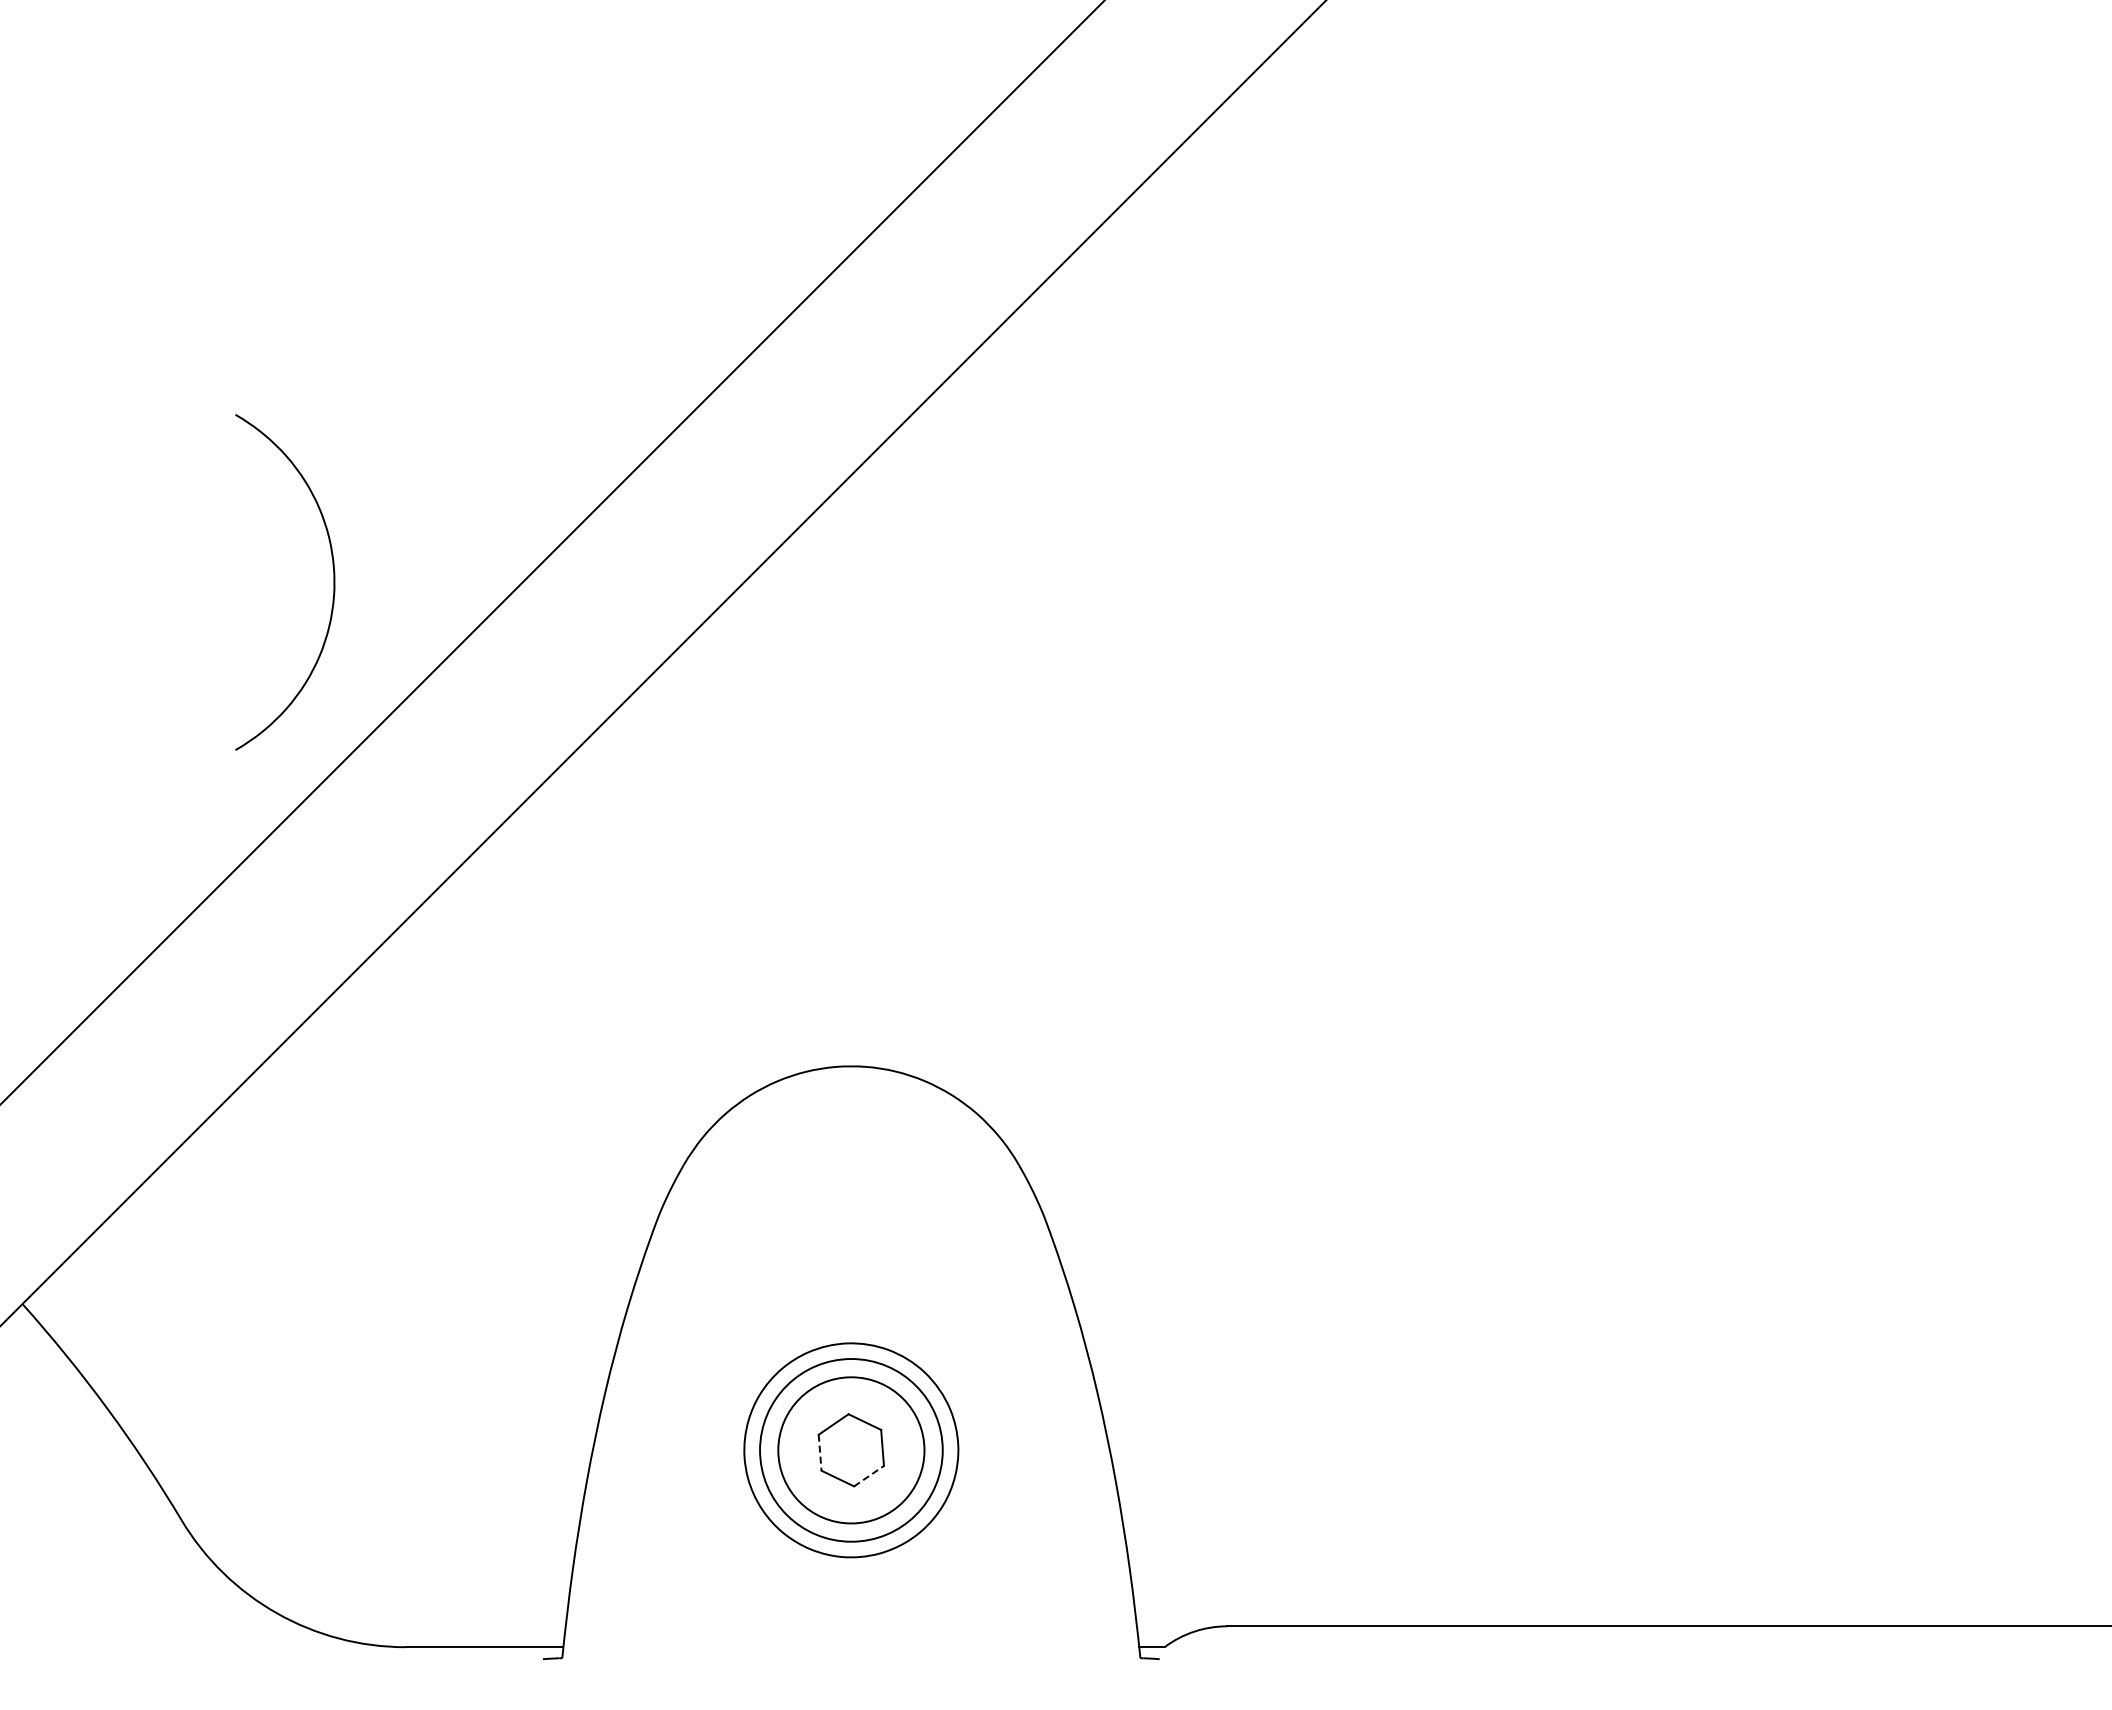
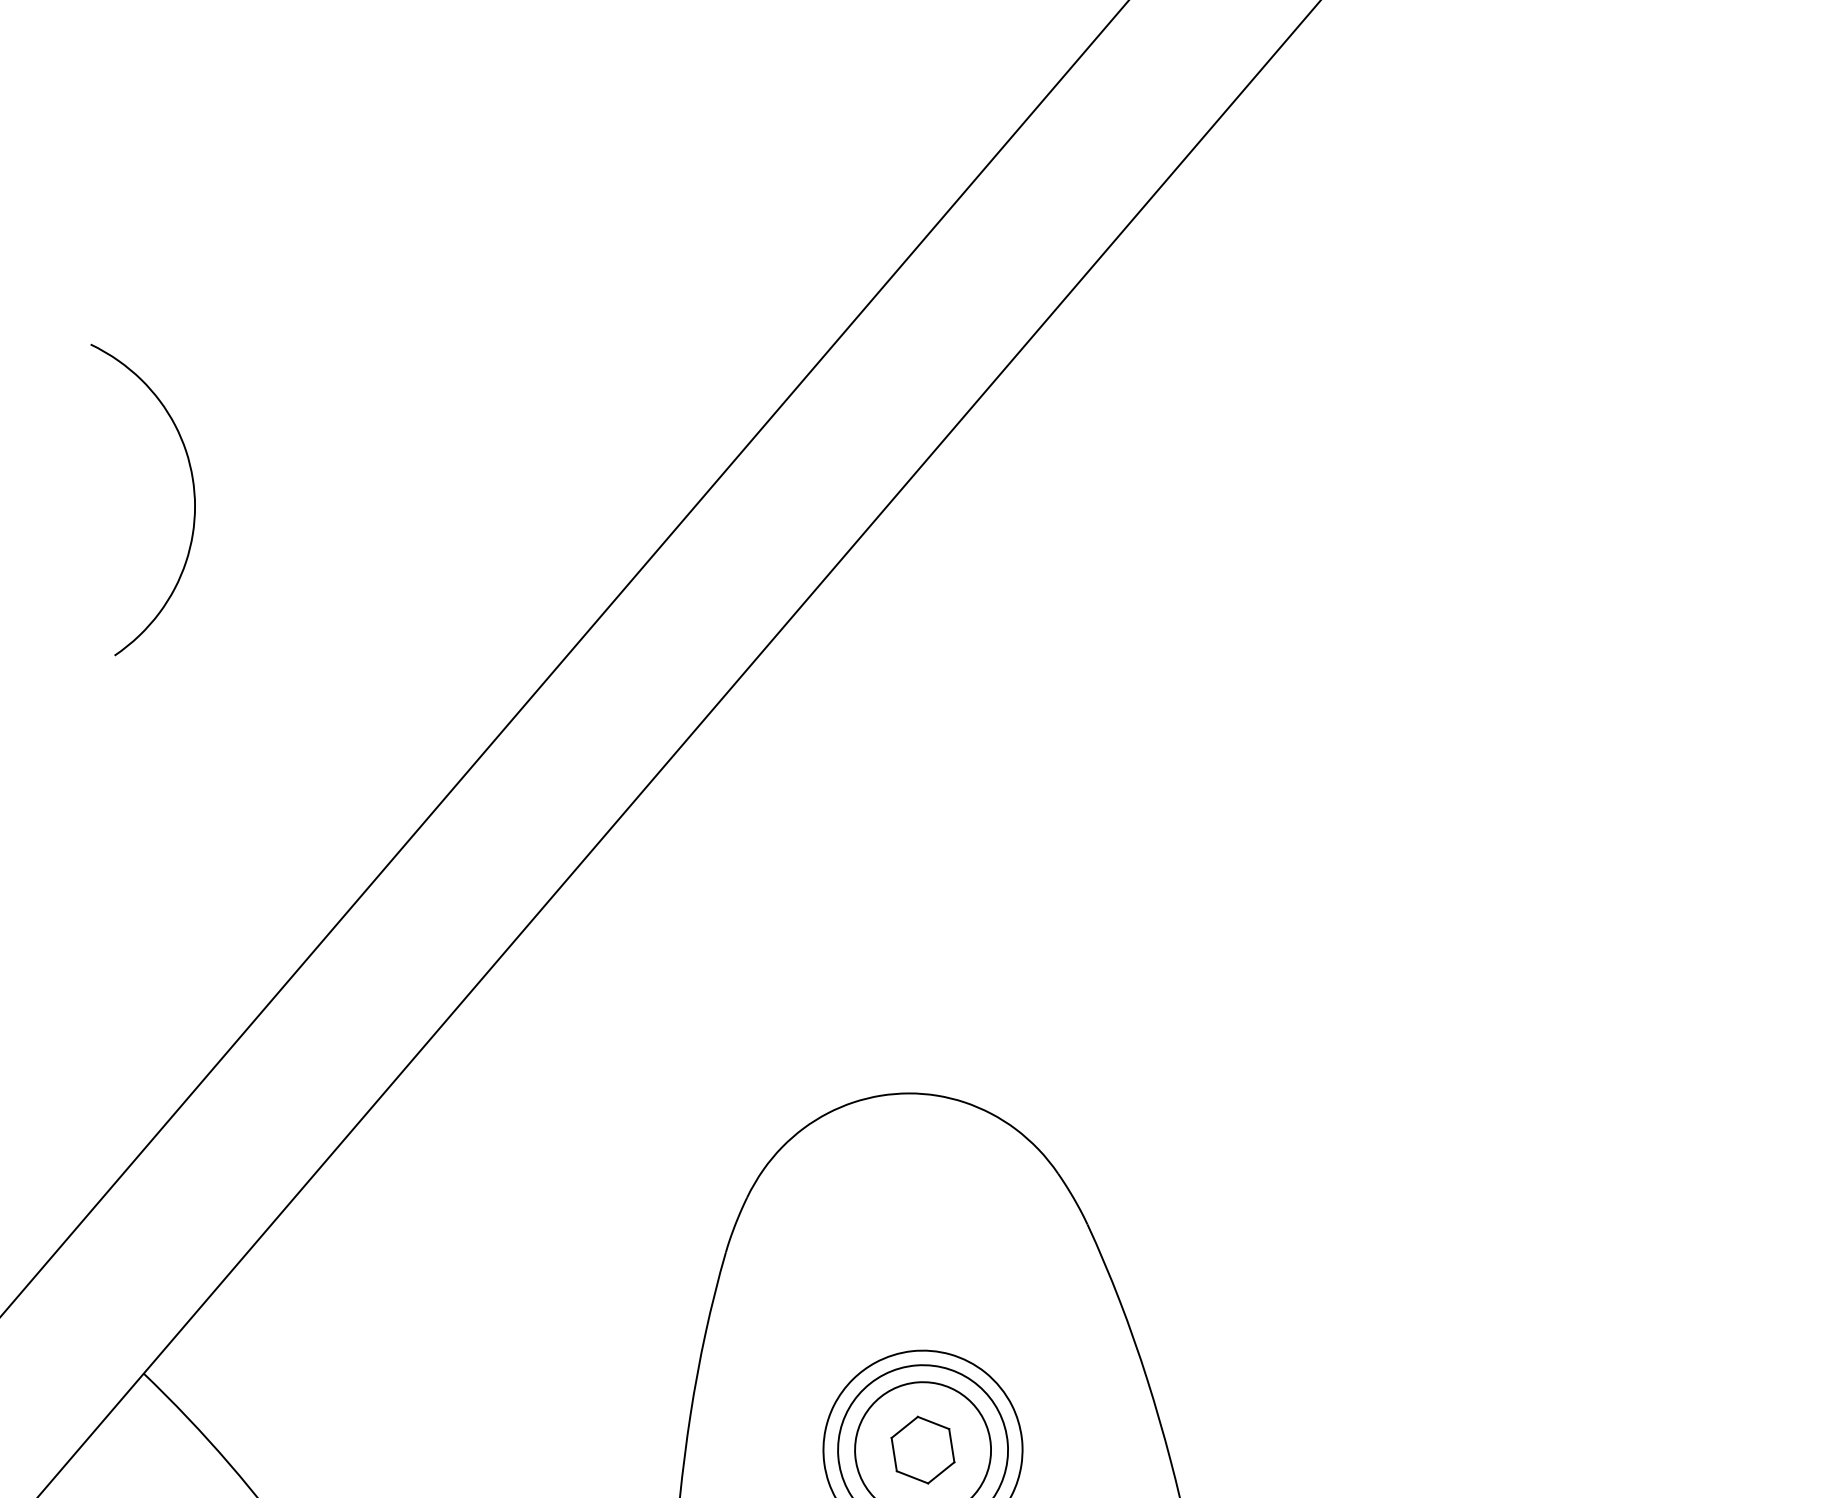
curve: (333, 582) -> (193, 493), moved
line: (820, 1453) -> (894, 1455), dashed -> solid
line: (869, 1475) -> (941, 1472), dashed -> solid

